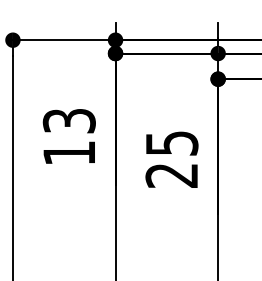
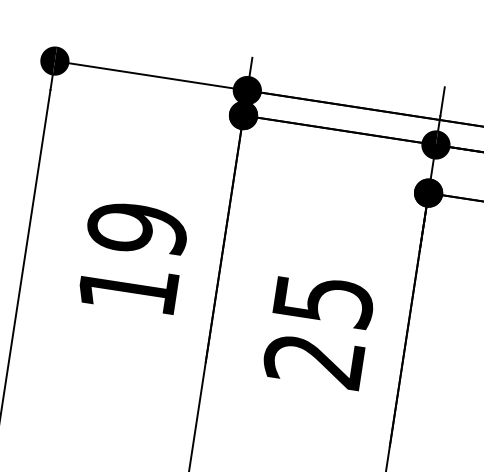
text: (69, 120) -> (137, 227), 13 -> 19

